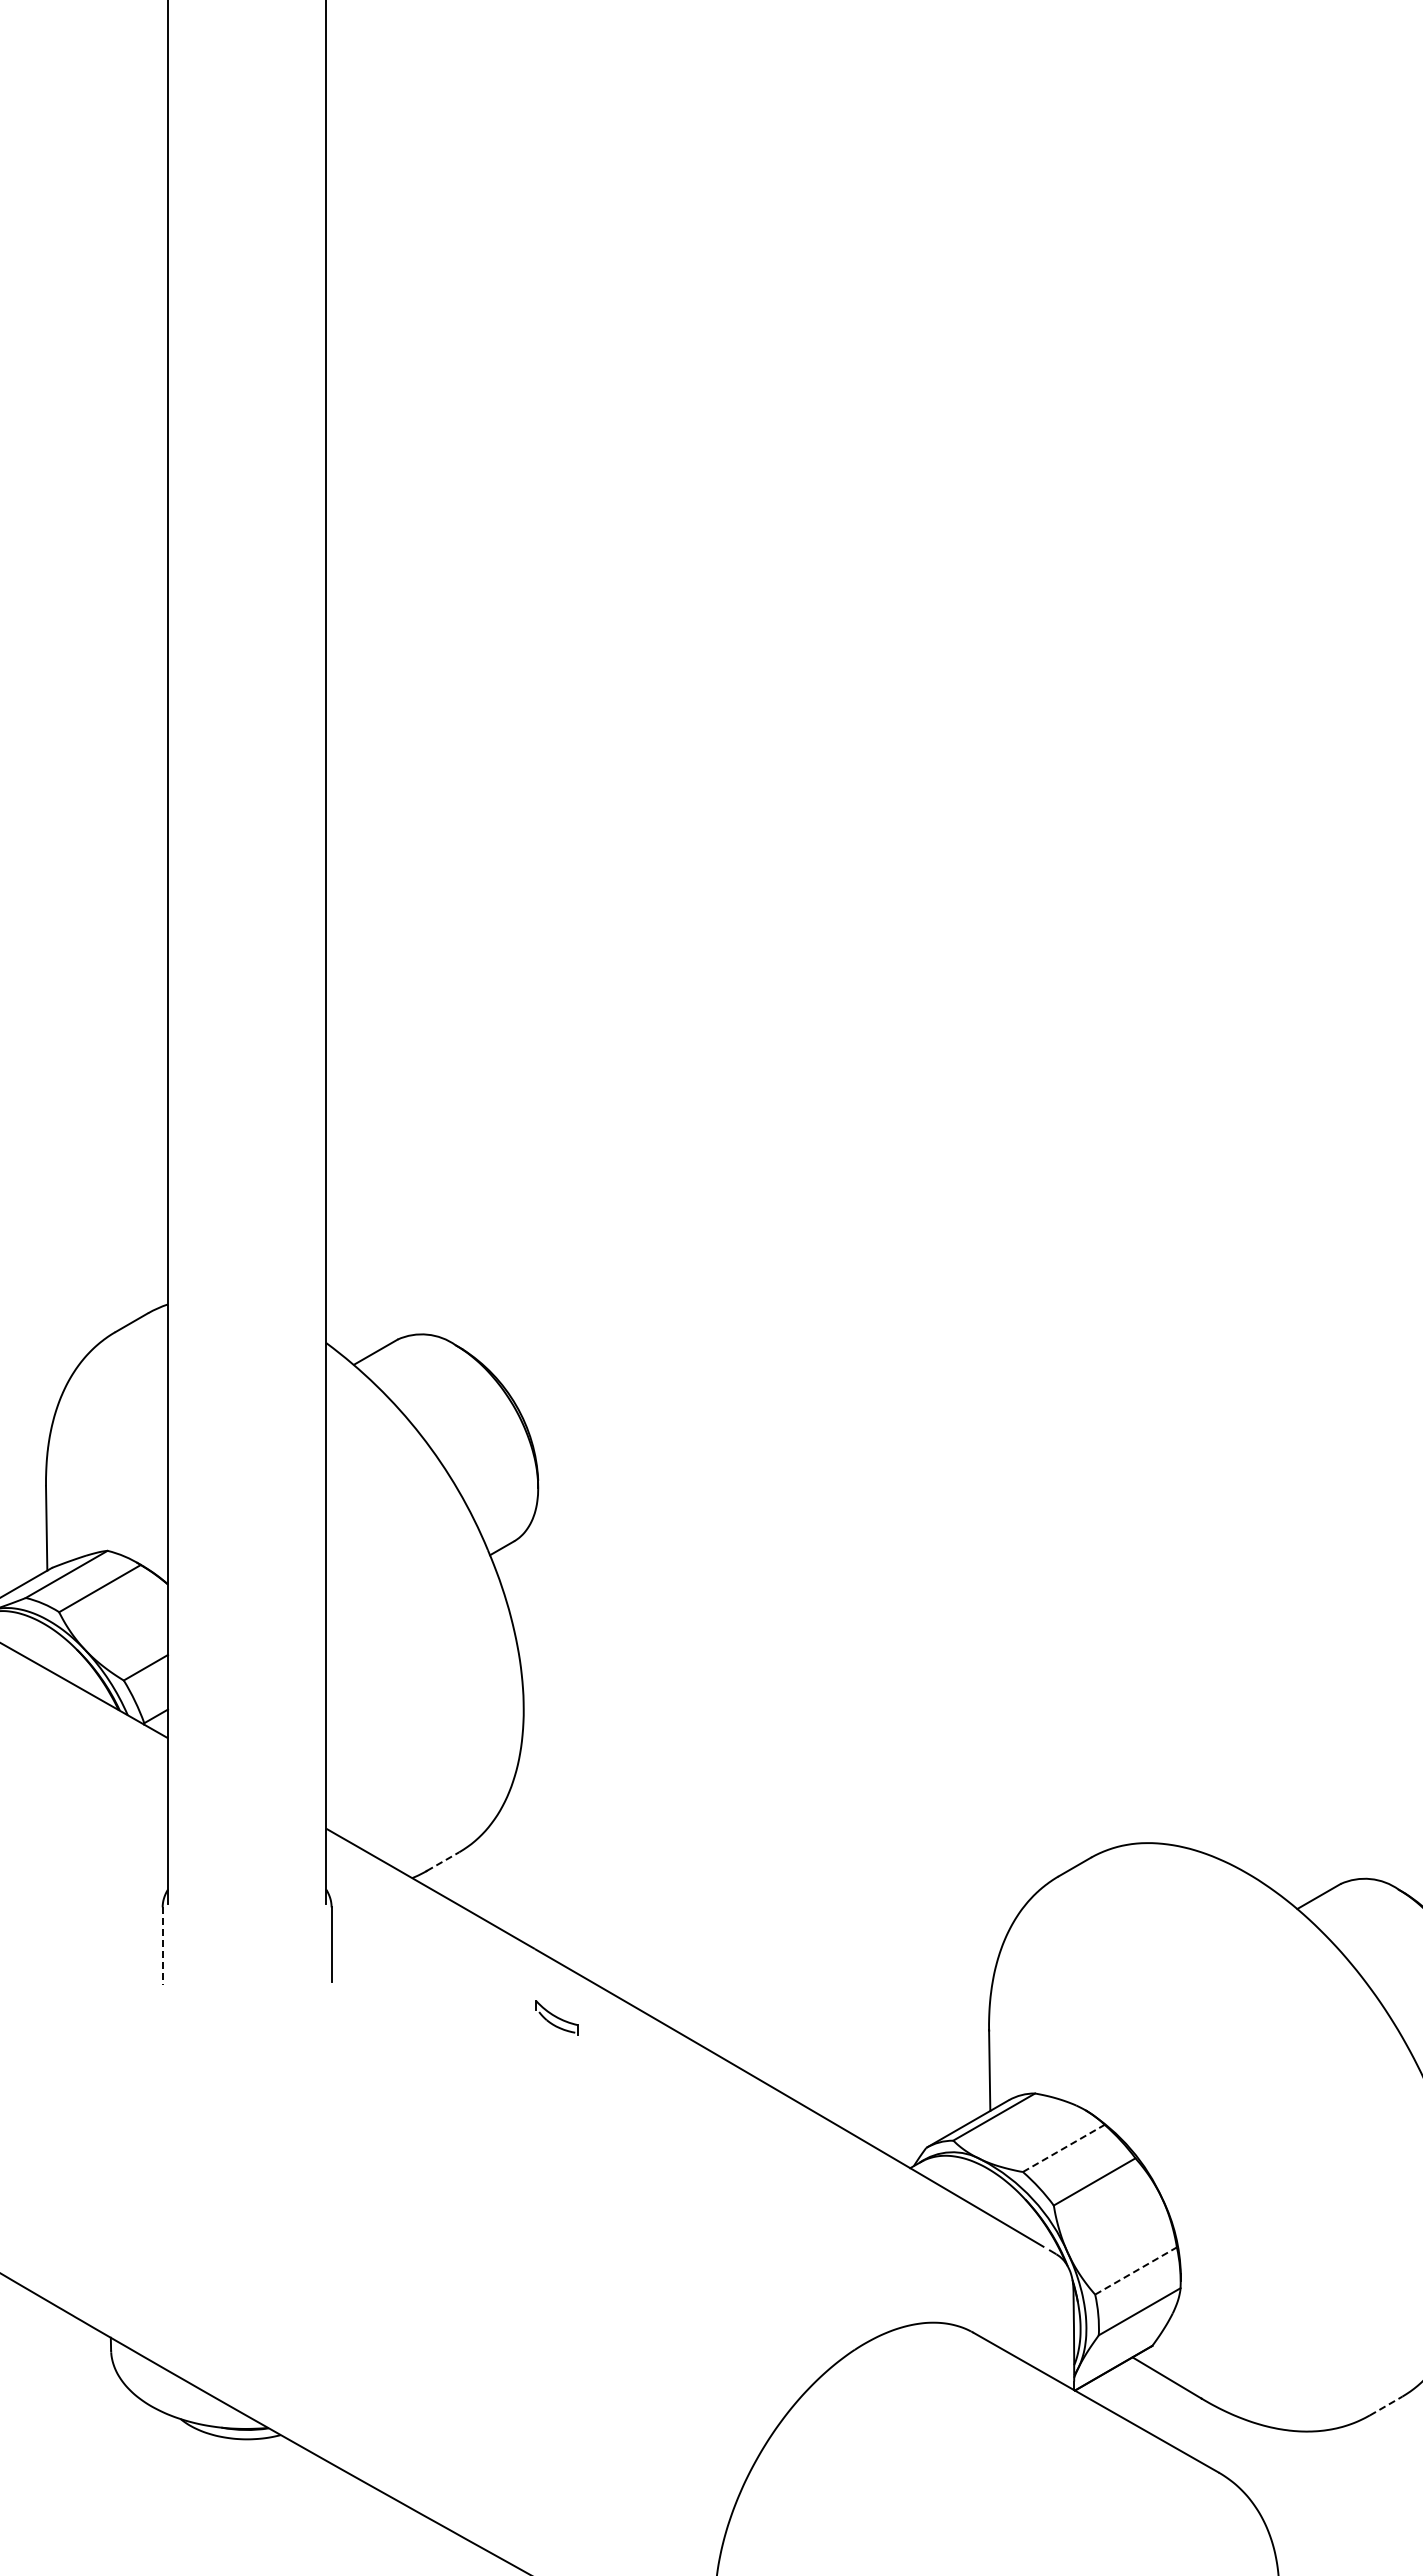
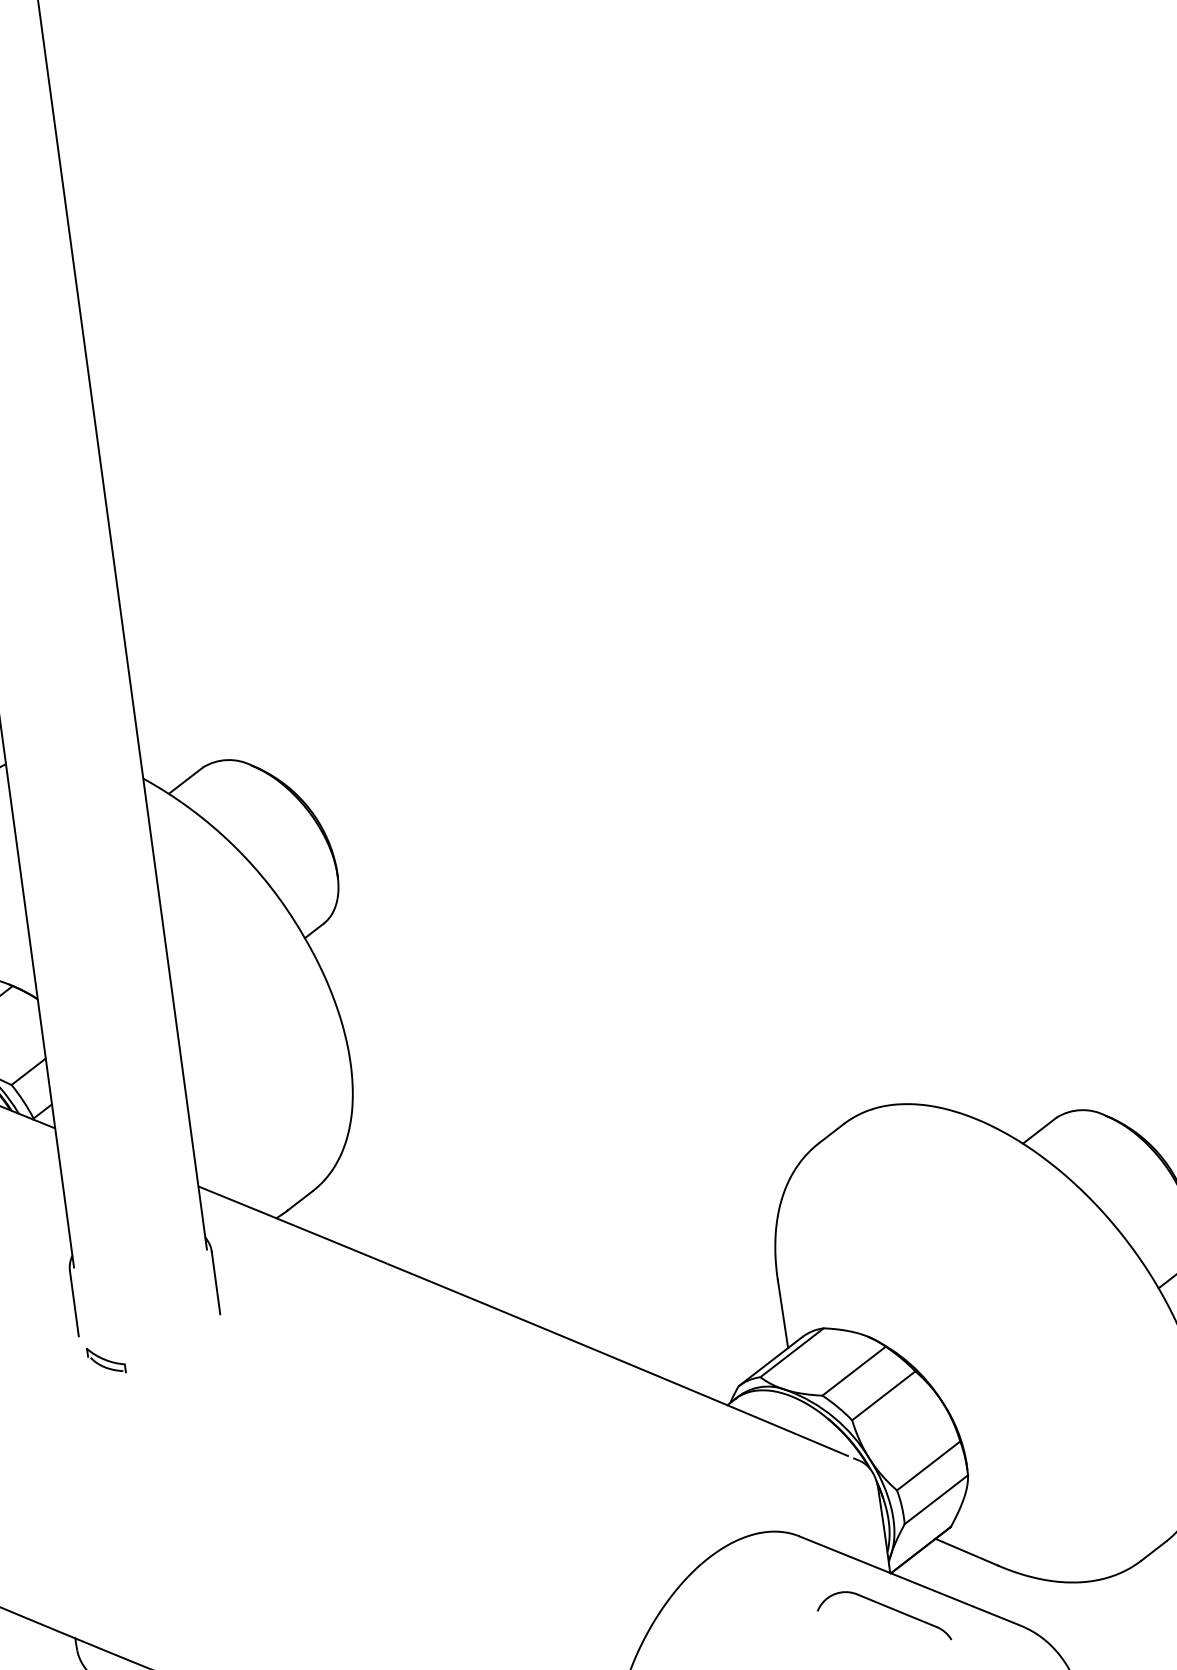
line: (443, 1861) -> (300, 1200), dashed -> solid
line: (162, 1946) -> (74, 1303), dashed -> solid
part: (556, 2017) -> (105, 1360), moved
line: (1064, 2148) -> (854, 1371), dashed -> solid
line: (1136, 2270) -> (928, 1465), dashed -> solid
line: (1386, 2406) -> (1154, 1551), dashed -> solid
part: (1063, 2429) -> (885, 1607), added

